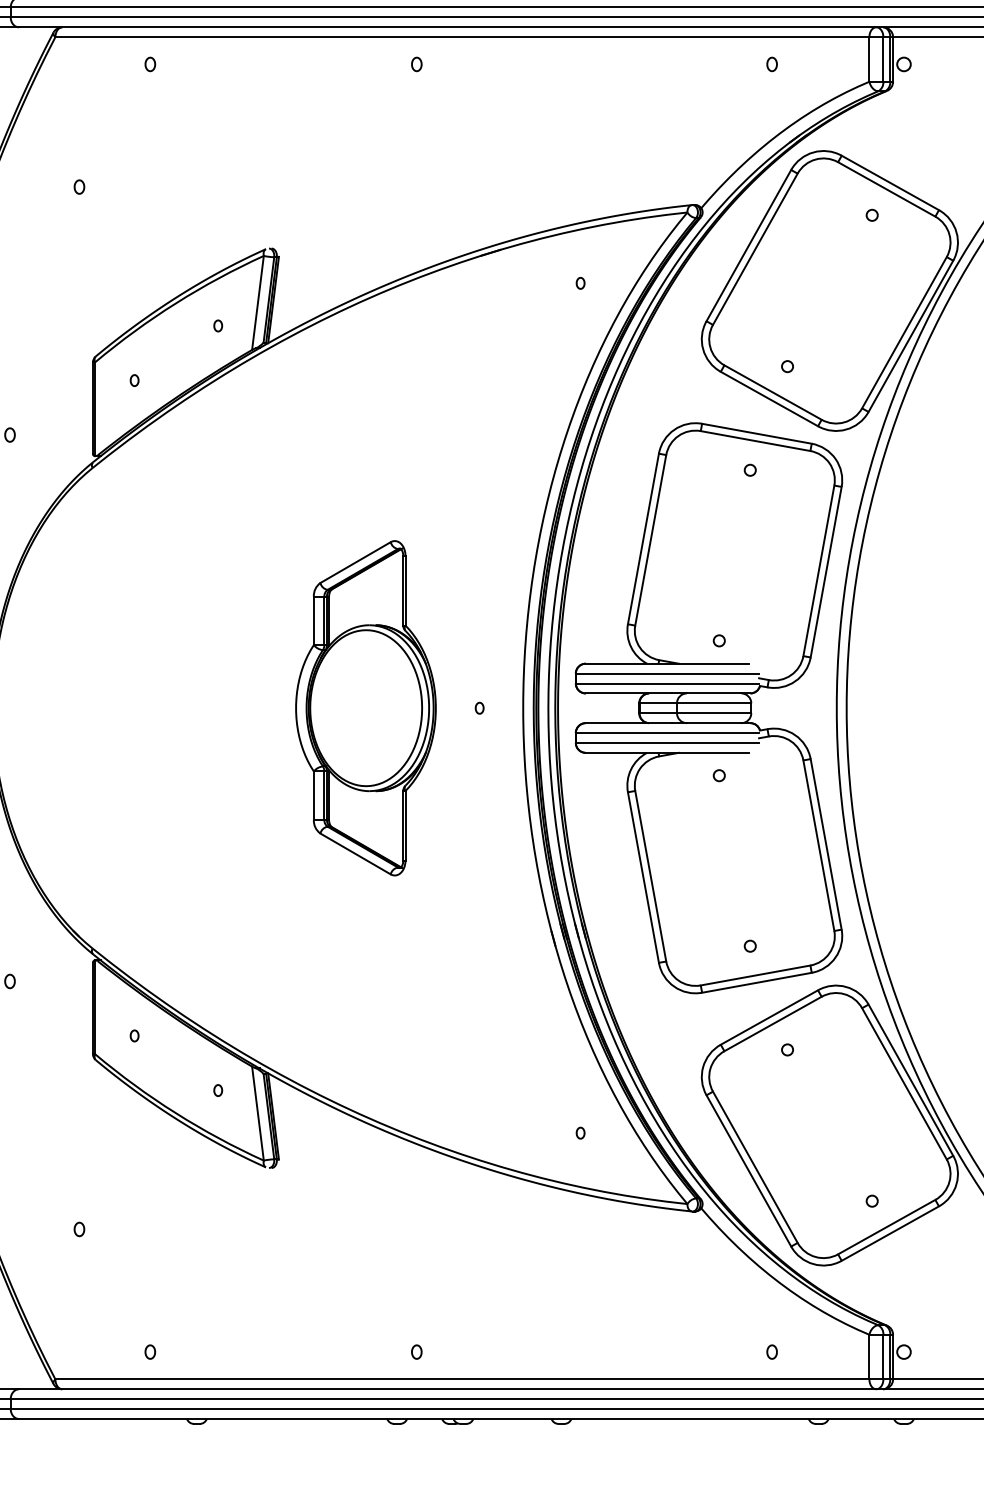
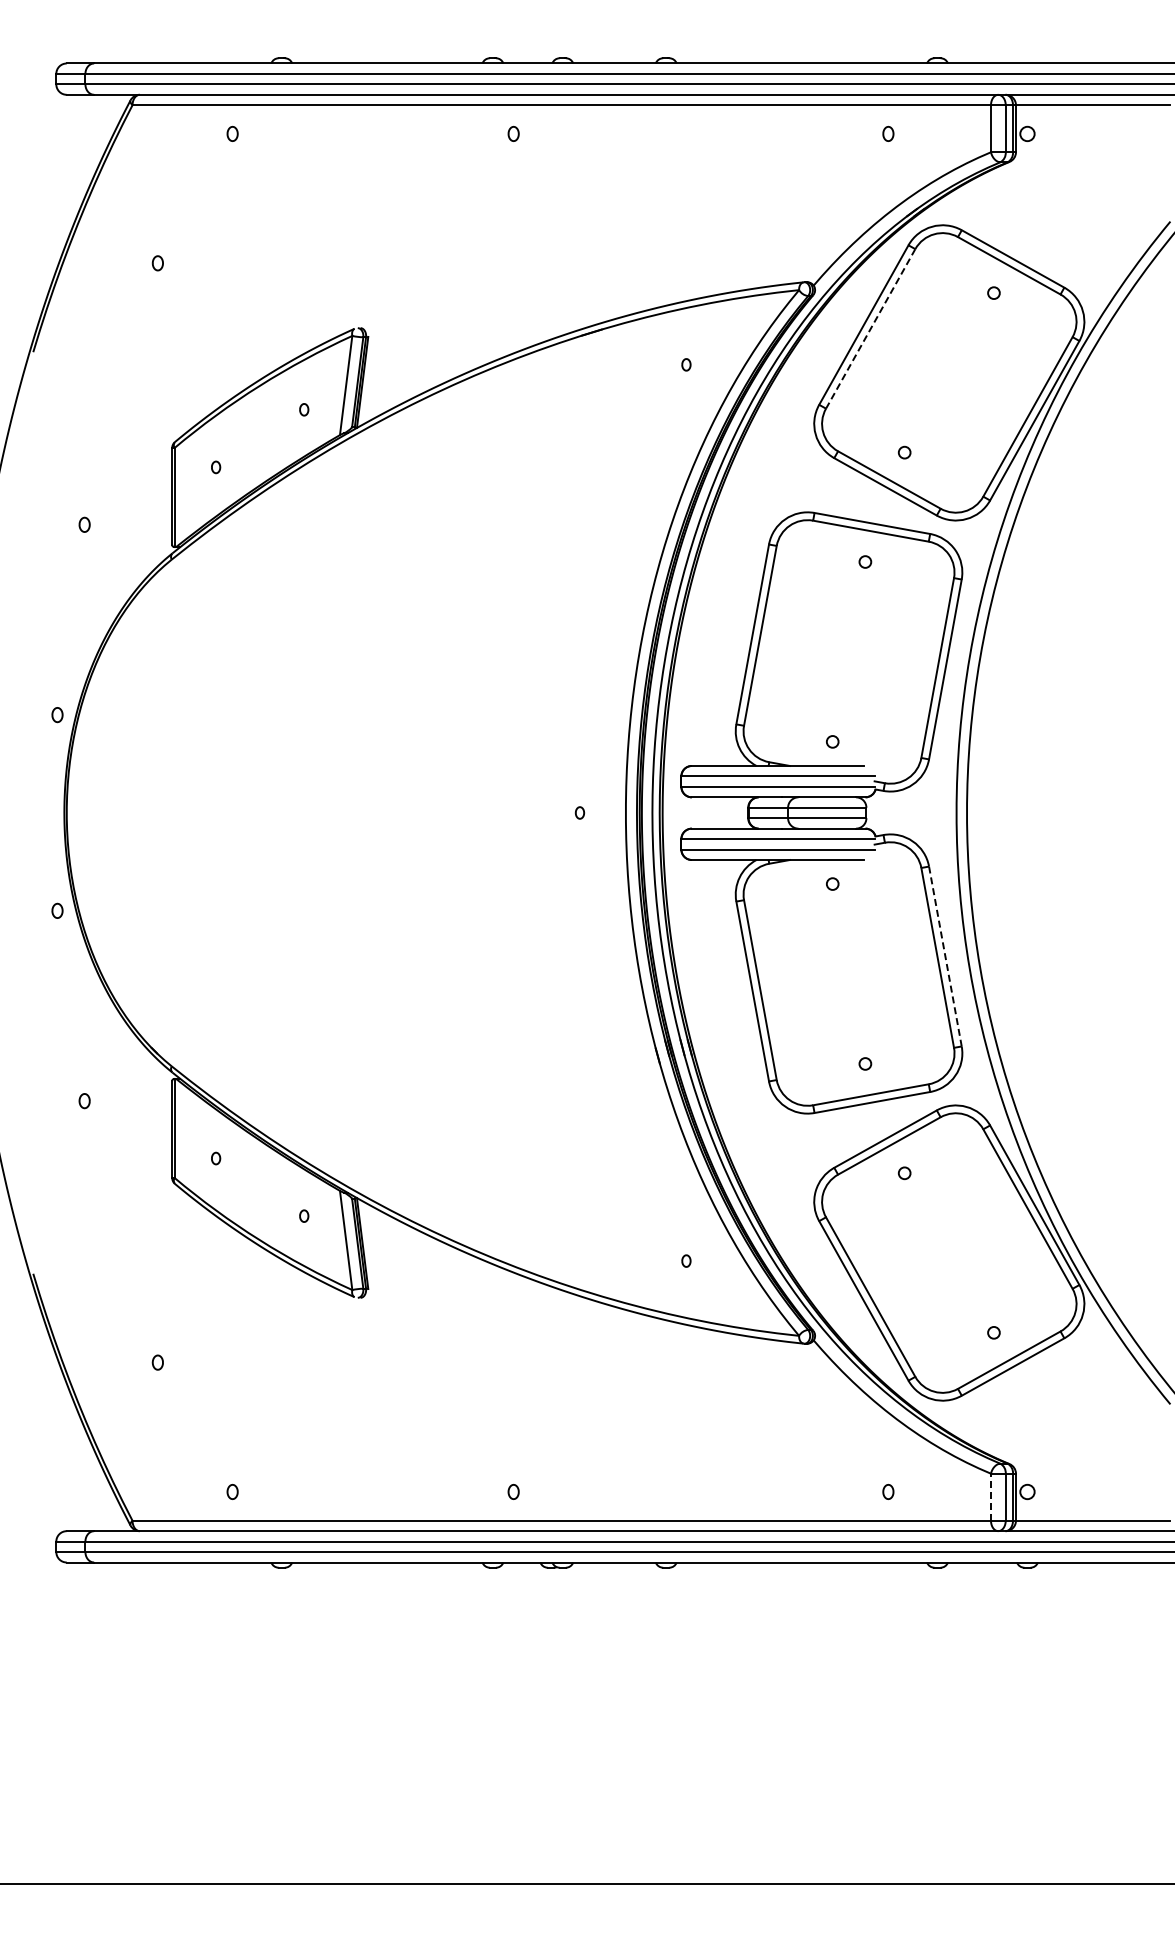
line: (755, 249) -> (870, 329), solid -> dashed
part: (365, 707) -> (459, 812), removed
line: (826, 845) -> (945, 957), solid -> dashed
line: (868, 1357) -> (990, 1497), solid -> dashed

